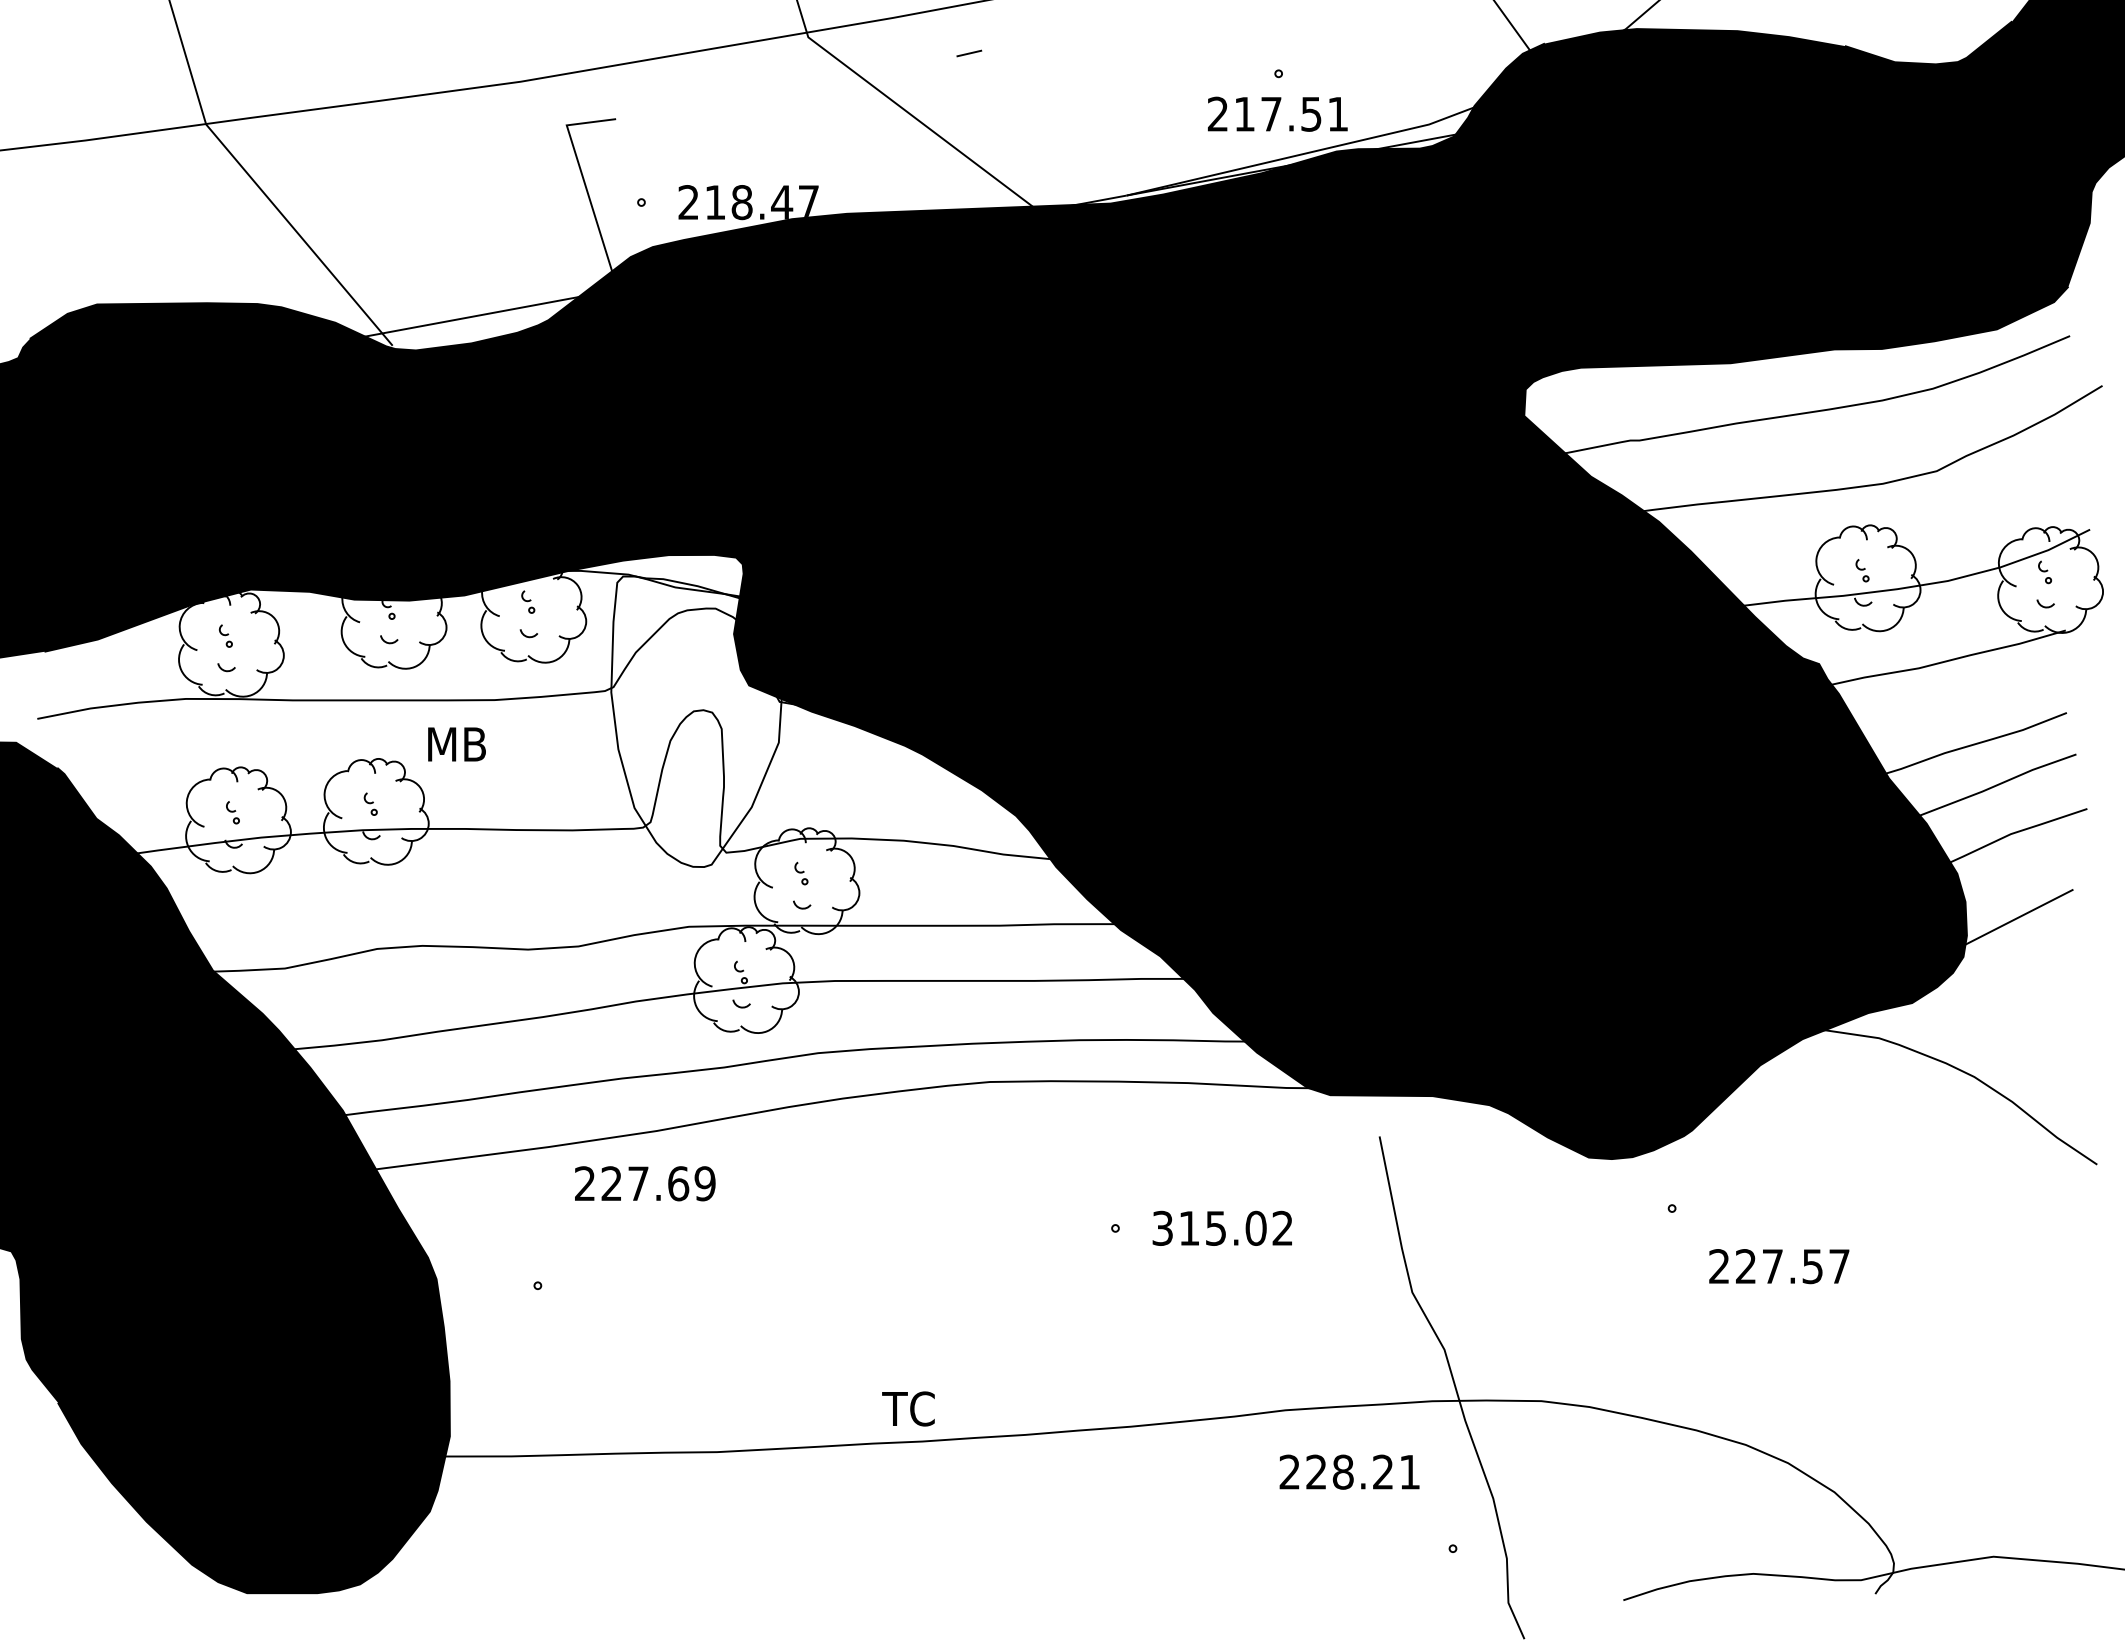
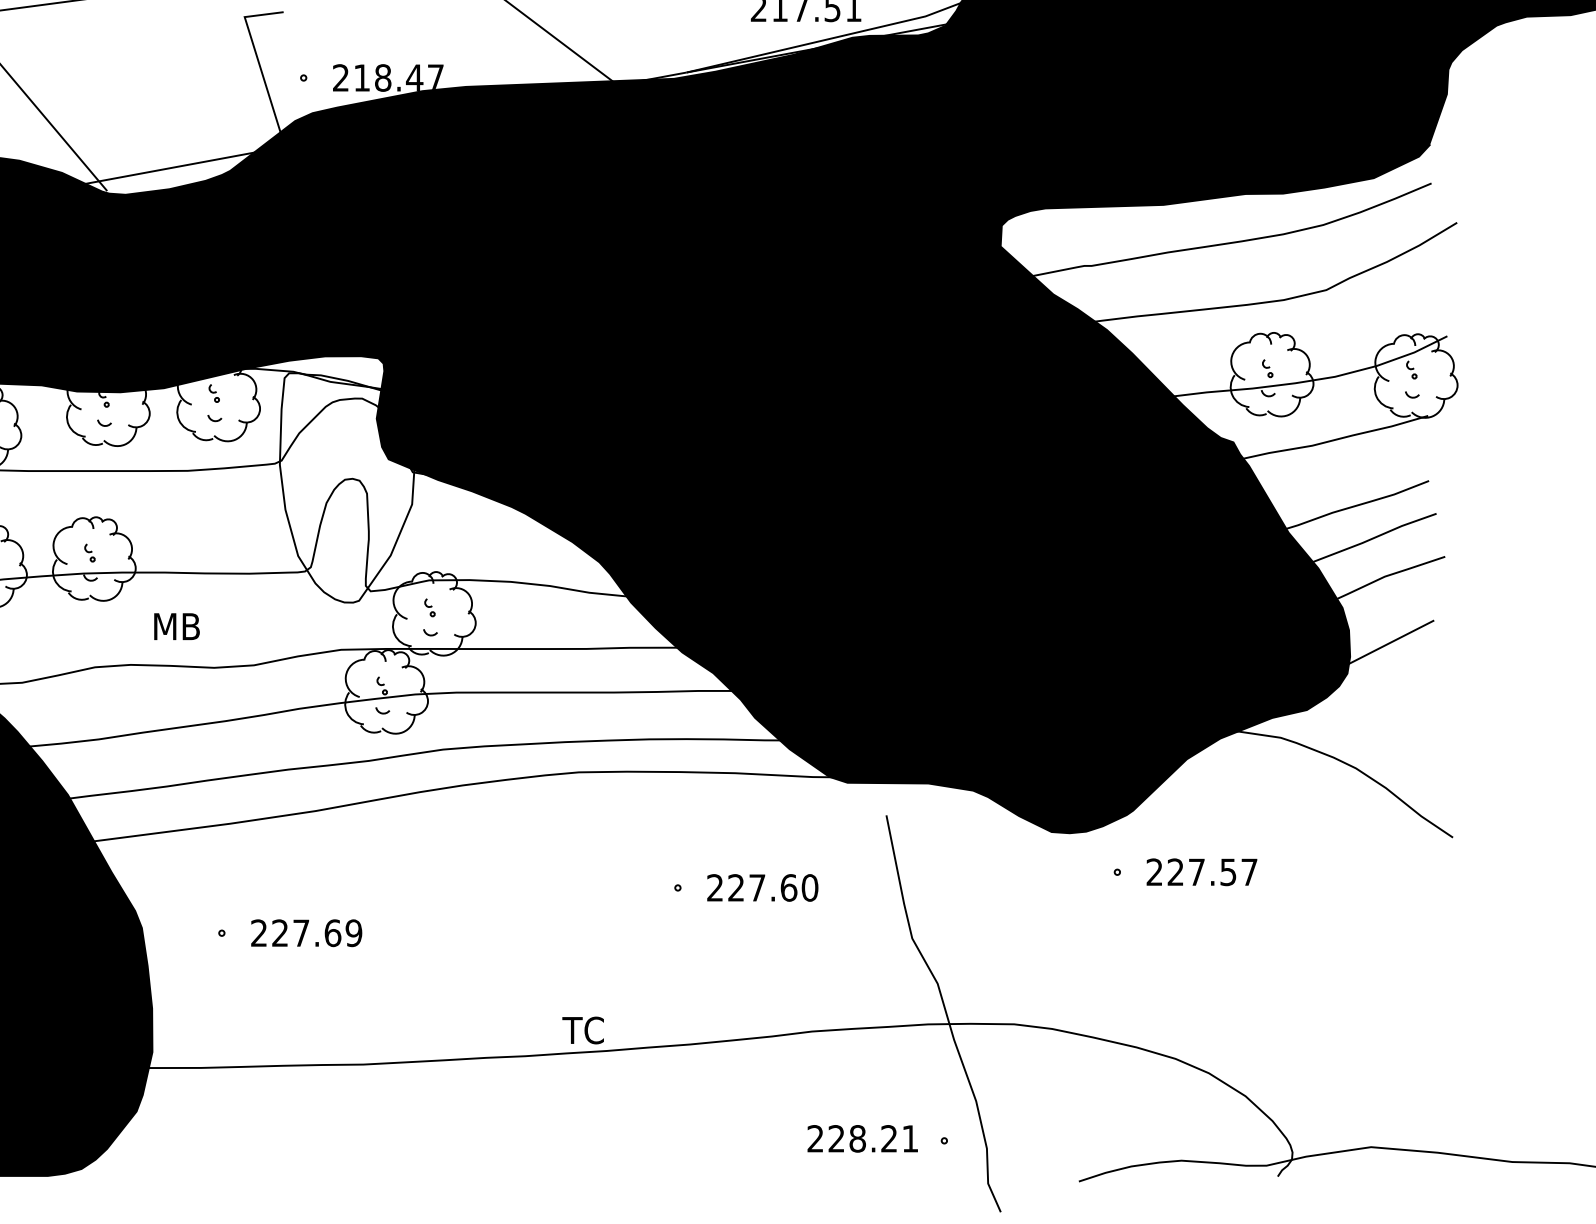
text: (456, 744) -> (176, 626), moved
text: (645, 1183) -> (306, 933), moved
text: (1222, 1227) -> (762, 887), 315.02 -> 227.60
text: (1779, 1266) -> (1202, 872), moved
text: (908, 1408) -> (583, 1030), moved
text: (1349, 1471) -> (862, 1138), moved

